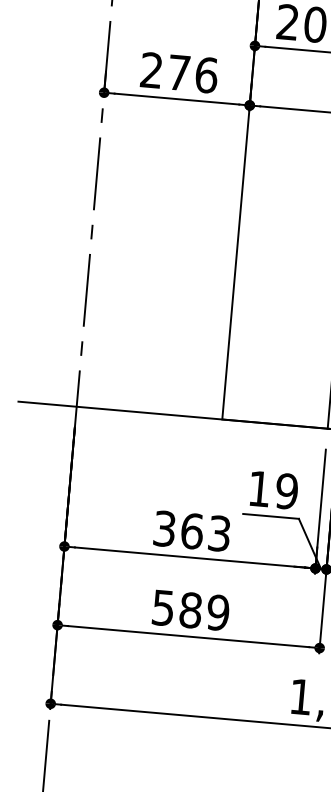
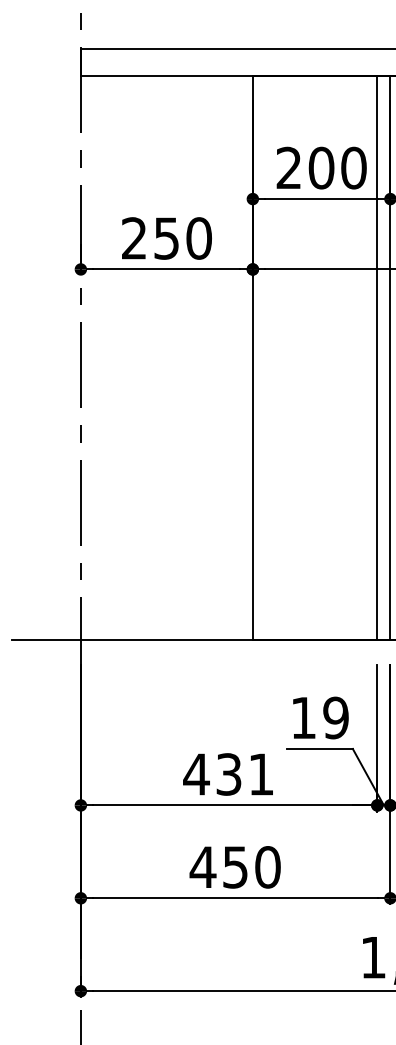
text: (193, 74) -> (183, 238), 276 -> 250
text: (191, 531) -> (228, 774), 363 -> 431
text: (189, 610) -> (234, 867), 589 -> 450

